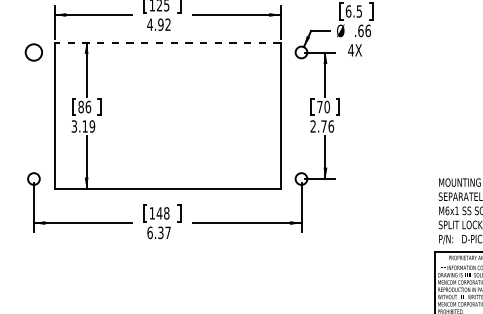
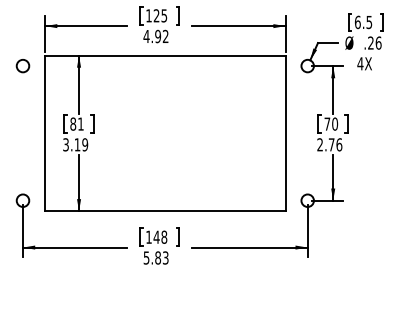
text: (360, 30) -> (370, 42), .66 -> .26
line: (167, 42) -> (165, 55), dashed -> solid
circle: (33, 52) -> (22, 66), size x0.71
text: (88, 106) -> (81, 123), 86 -> 81
text: (158, 232) -> (155, 257), 6.37 -> 5.83

